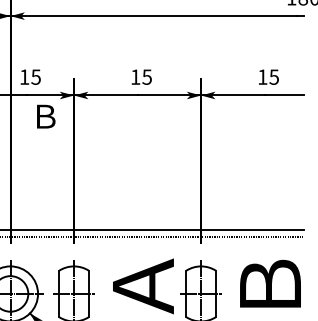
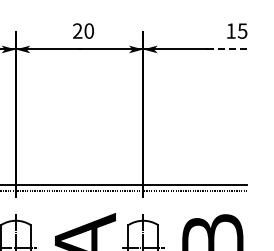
text: (141, 76) -> (83, 30), 15 -> 20
text: (268, 76) -> (236, 30), moved
line: (284, 95) -> (226, 49), solid -> dashed

